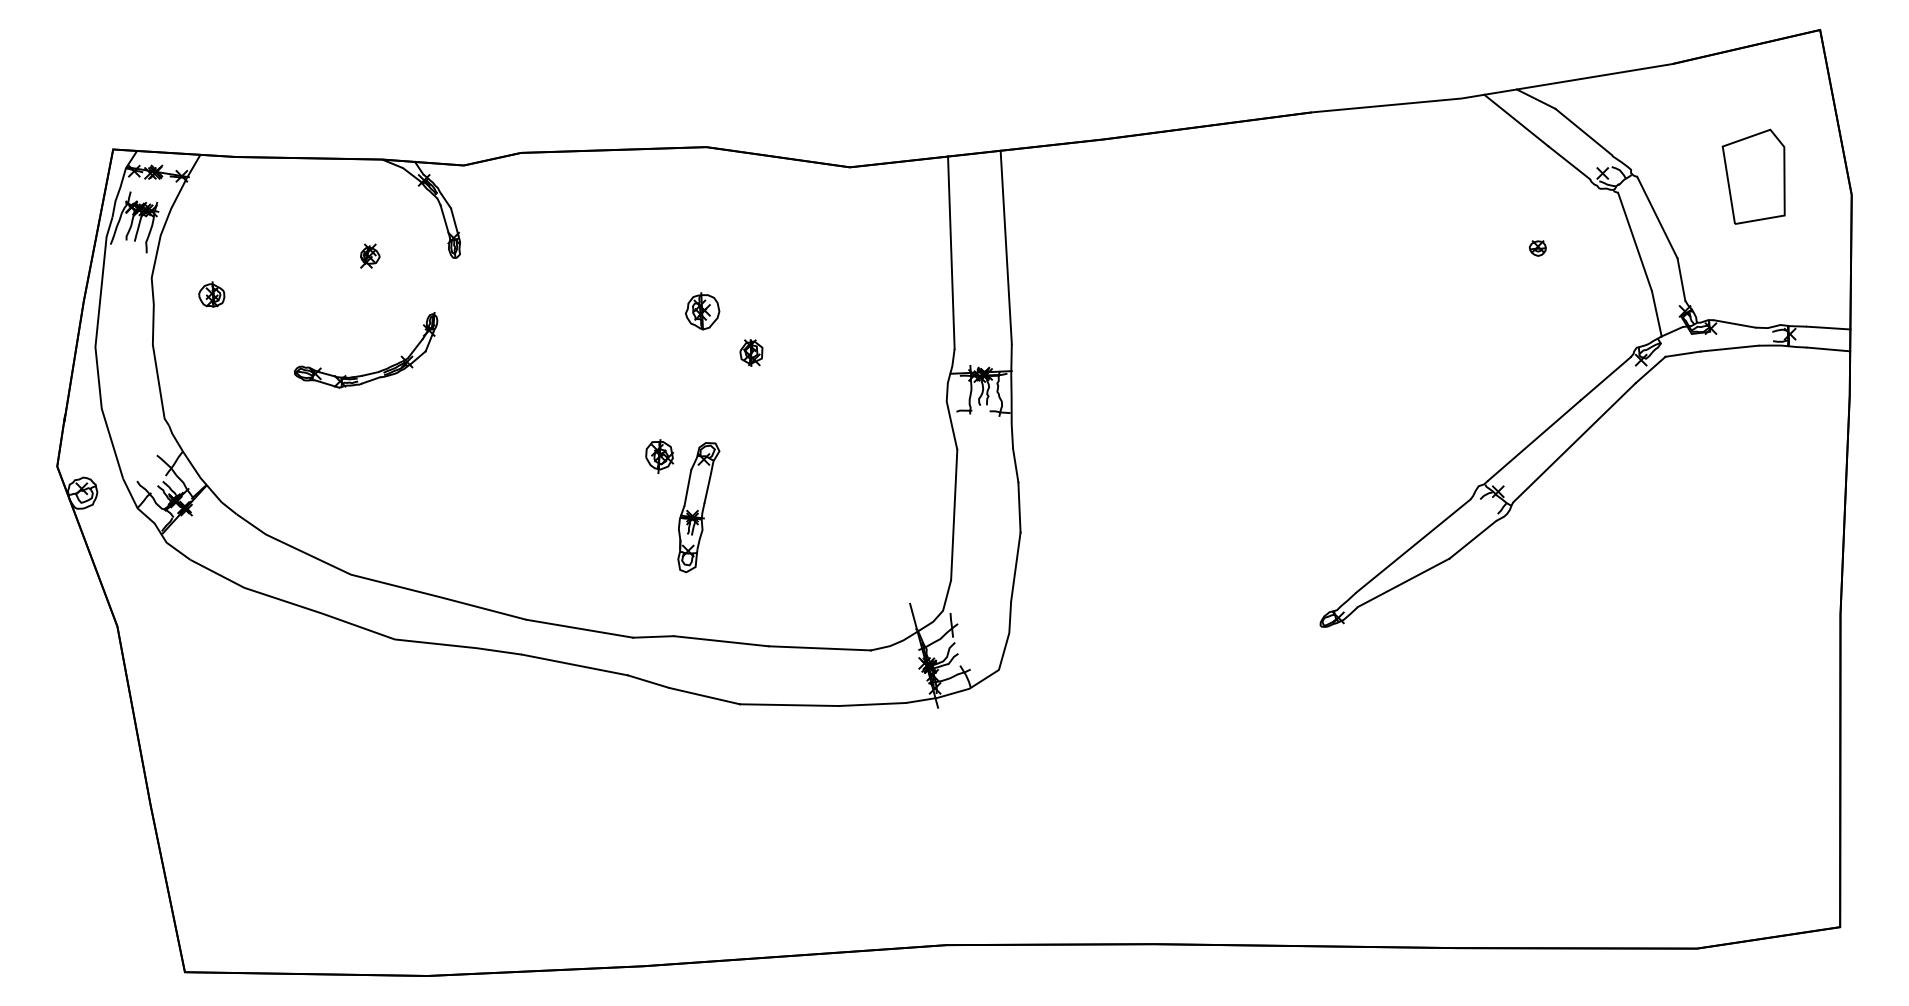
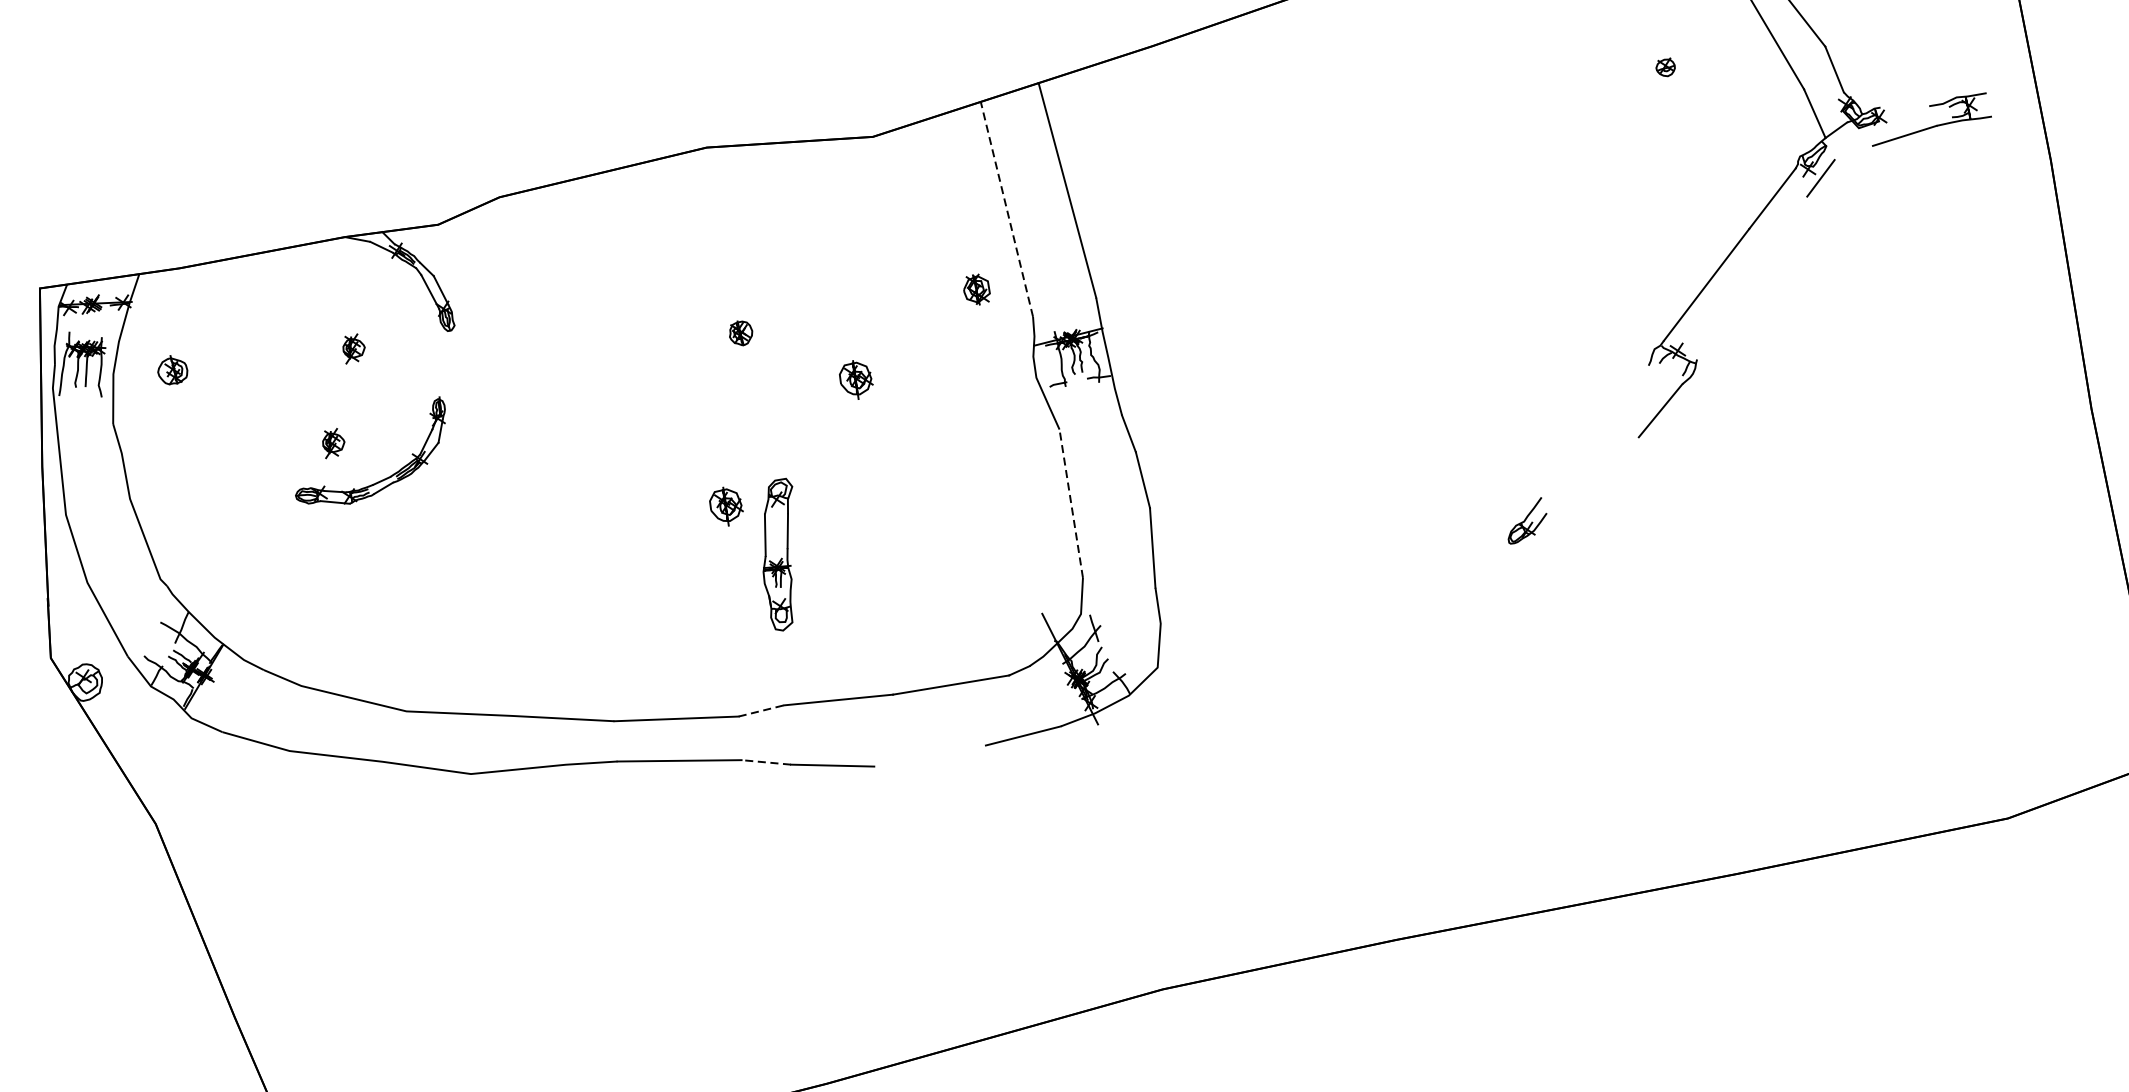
line: (951, 252) -> (1007, 209), solid -> dashed
part: (211, 294) -> (172, 370), moved
part: (702, 311) -> (740, 333), size x0.6
line: (1734, 323) -> (1904, 106), removed
line: (1828, 327) -> (2011, 89), removed
part: (336, 332) -> (333, 442), added
line: (1828, 349) -> (2016, 113), removed
part: (751, 352) -> (976, 289), moved
line: (1682, 353) -> (1852, 152), removed
part: (792, 371) -> (855, 379), added
line: (1574, 442) -> (1752, 277), removed
line: (954, 514) -> (1071, 503), solid -> dashed
line: (1413, 545) -> (1595, 431), removed
line: (1403, 582) -> (1592, 474), removed
line: (653, 636) -> (761, 710), solid -> dashed
line: (648, 681) -> (766, 762), solid -> dashed
line: (788, 705) -> (929, 756), removed

